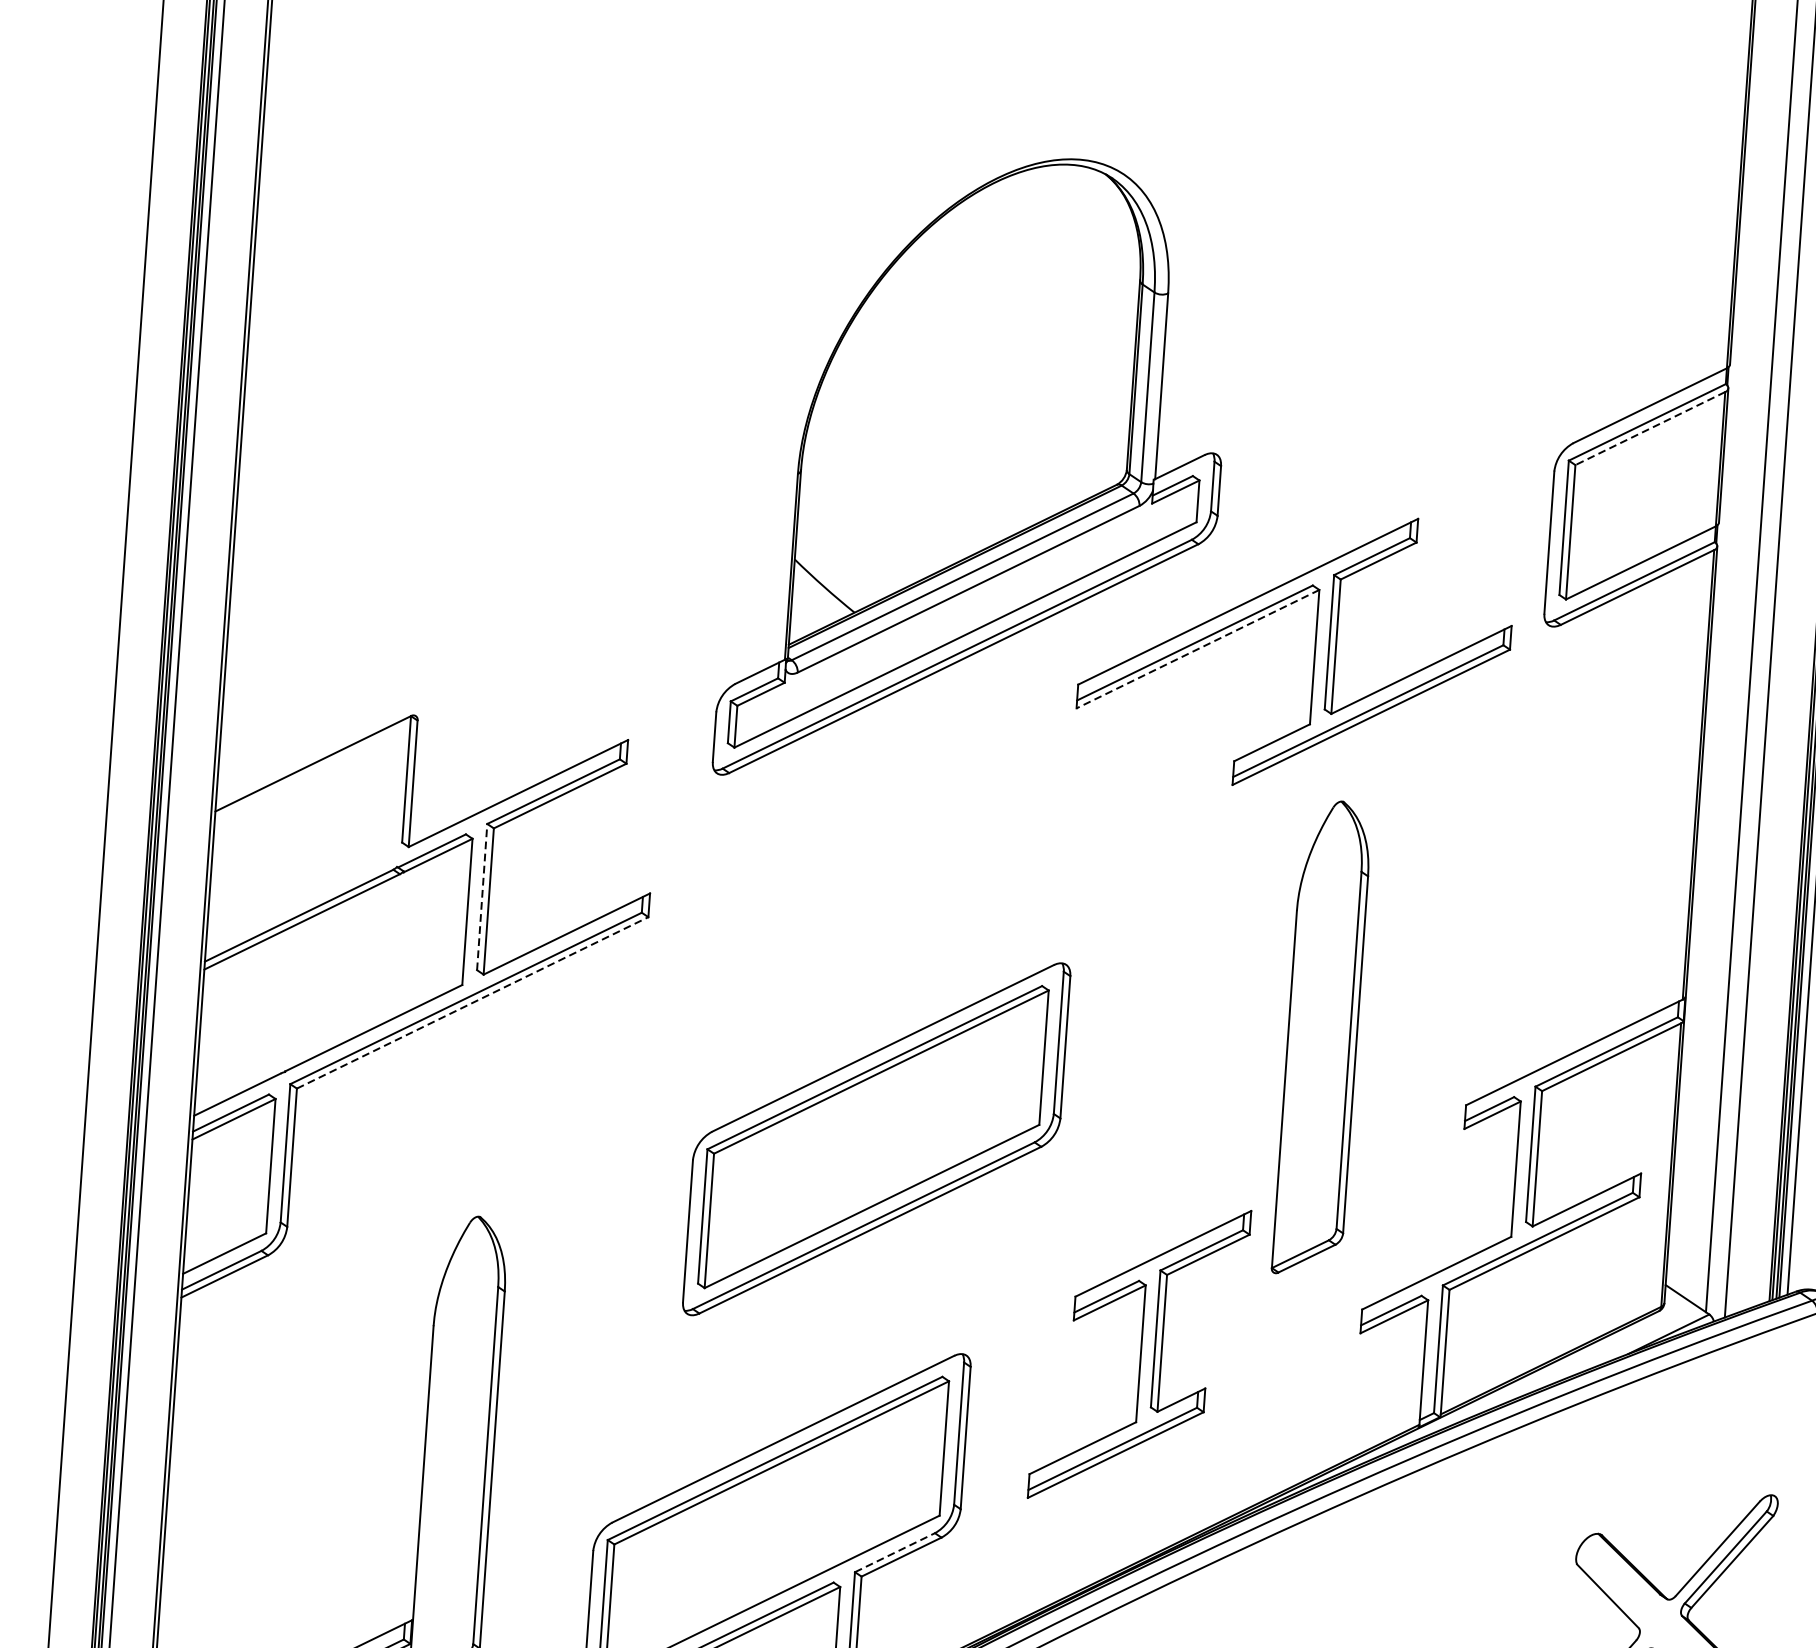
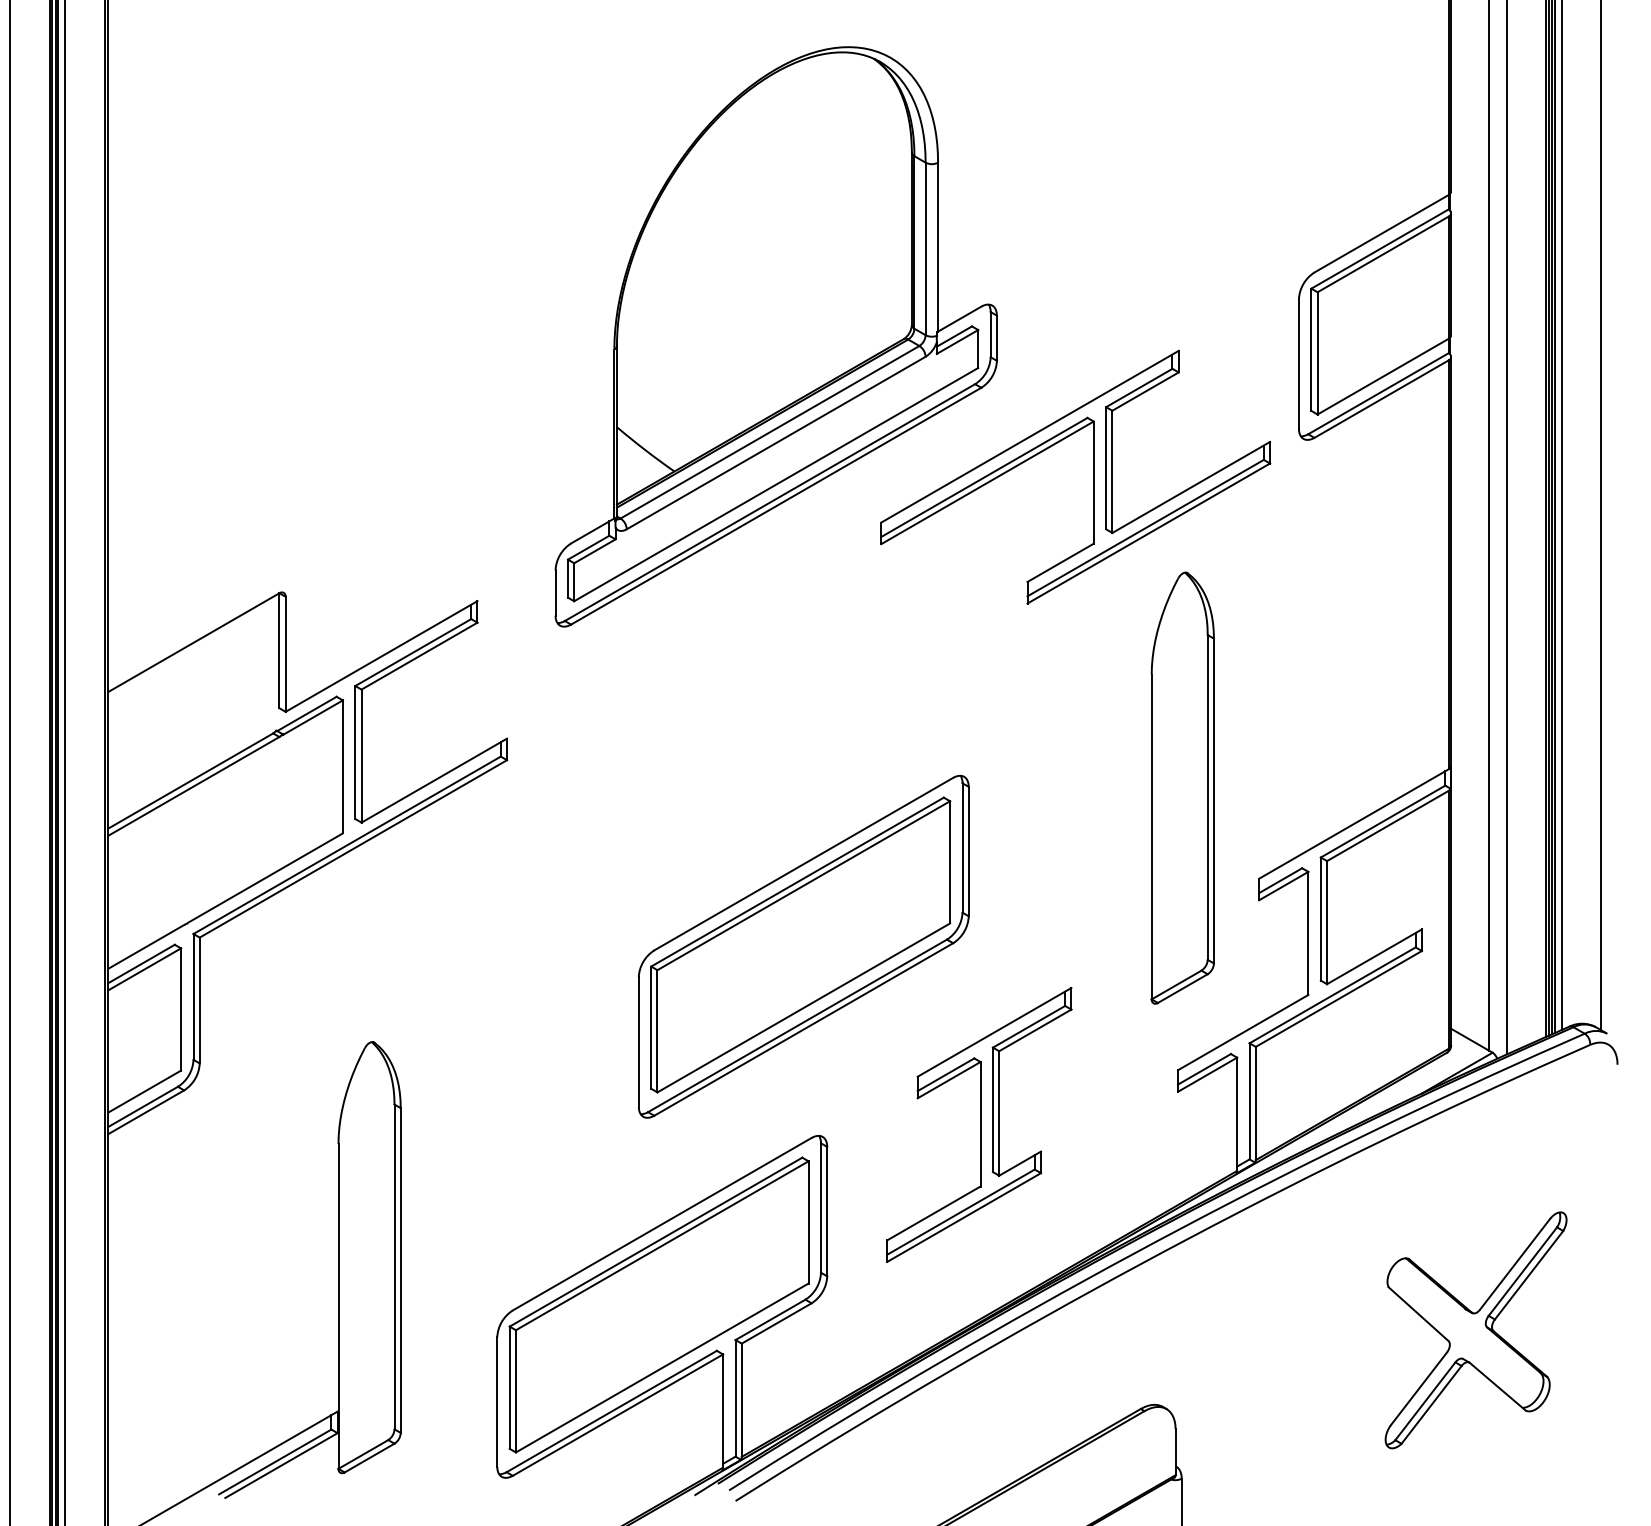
line: (1650, 428) -> (1383, 254), dashed -> solid
line: (1197, 648) -> (987, 482), dashed -> solid
line: (482, 897) -> (355, 752), dashed -> solid
line: (472, 1002) -> (353, 848), dashed -> solid
part: (1322, 1037) -> (1182, 787), moved
part: (876, 1138) -> (803, 946), moved
line: (895, 1552) -> (770, 1319), dashed -> solid

